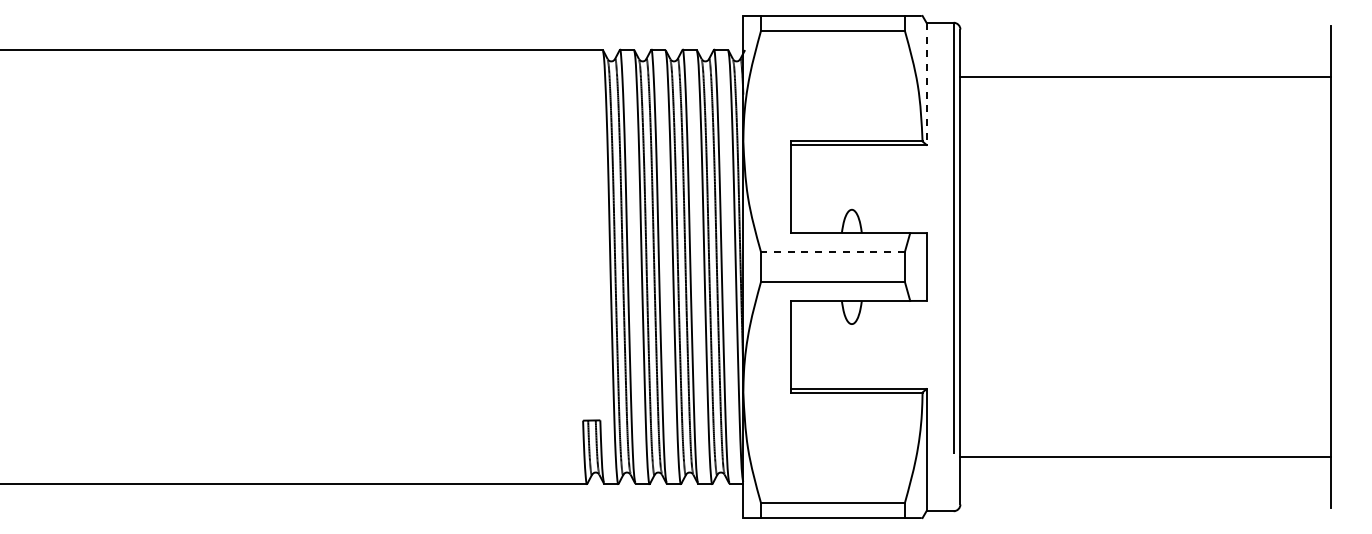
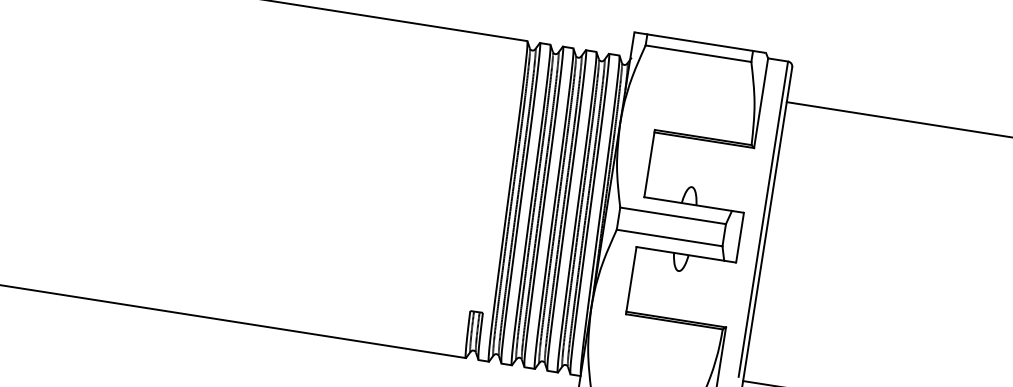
line: (926, 84) -> (761, 103), dashed -> solid
line: (832, 251) -> (672, 215), dashed -> solid

